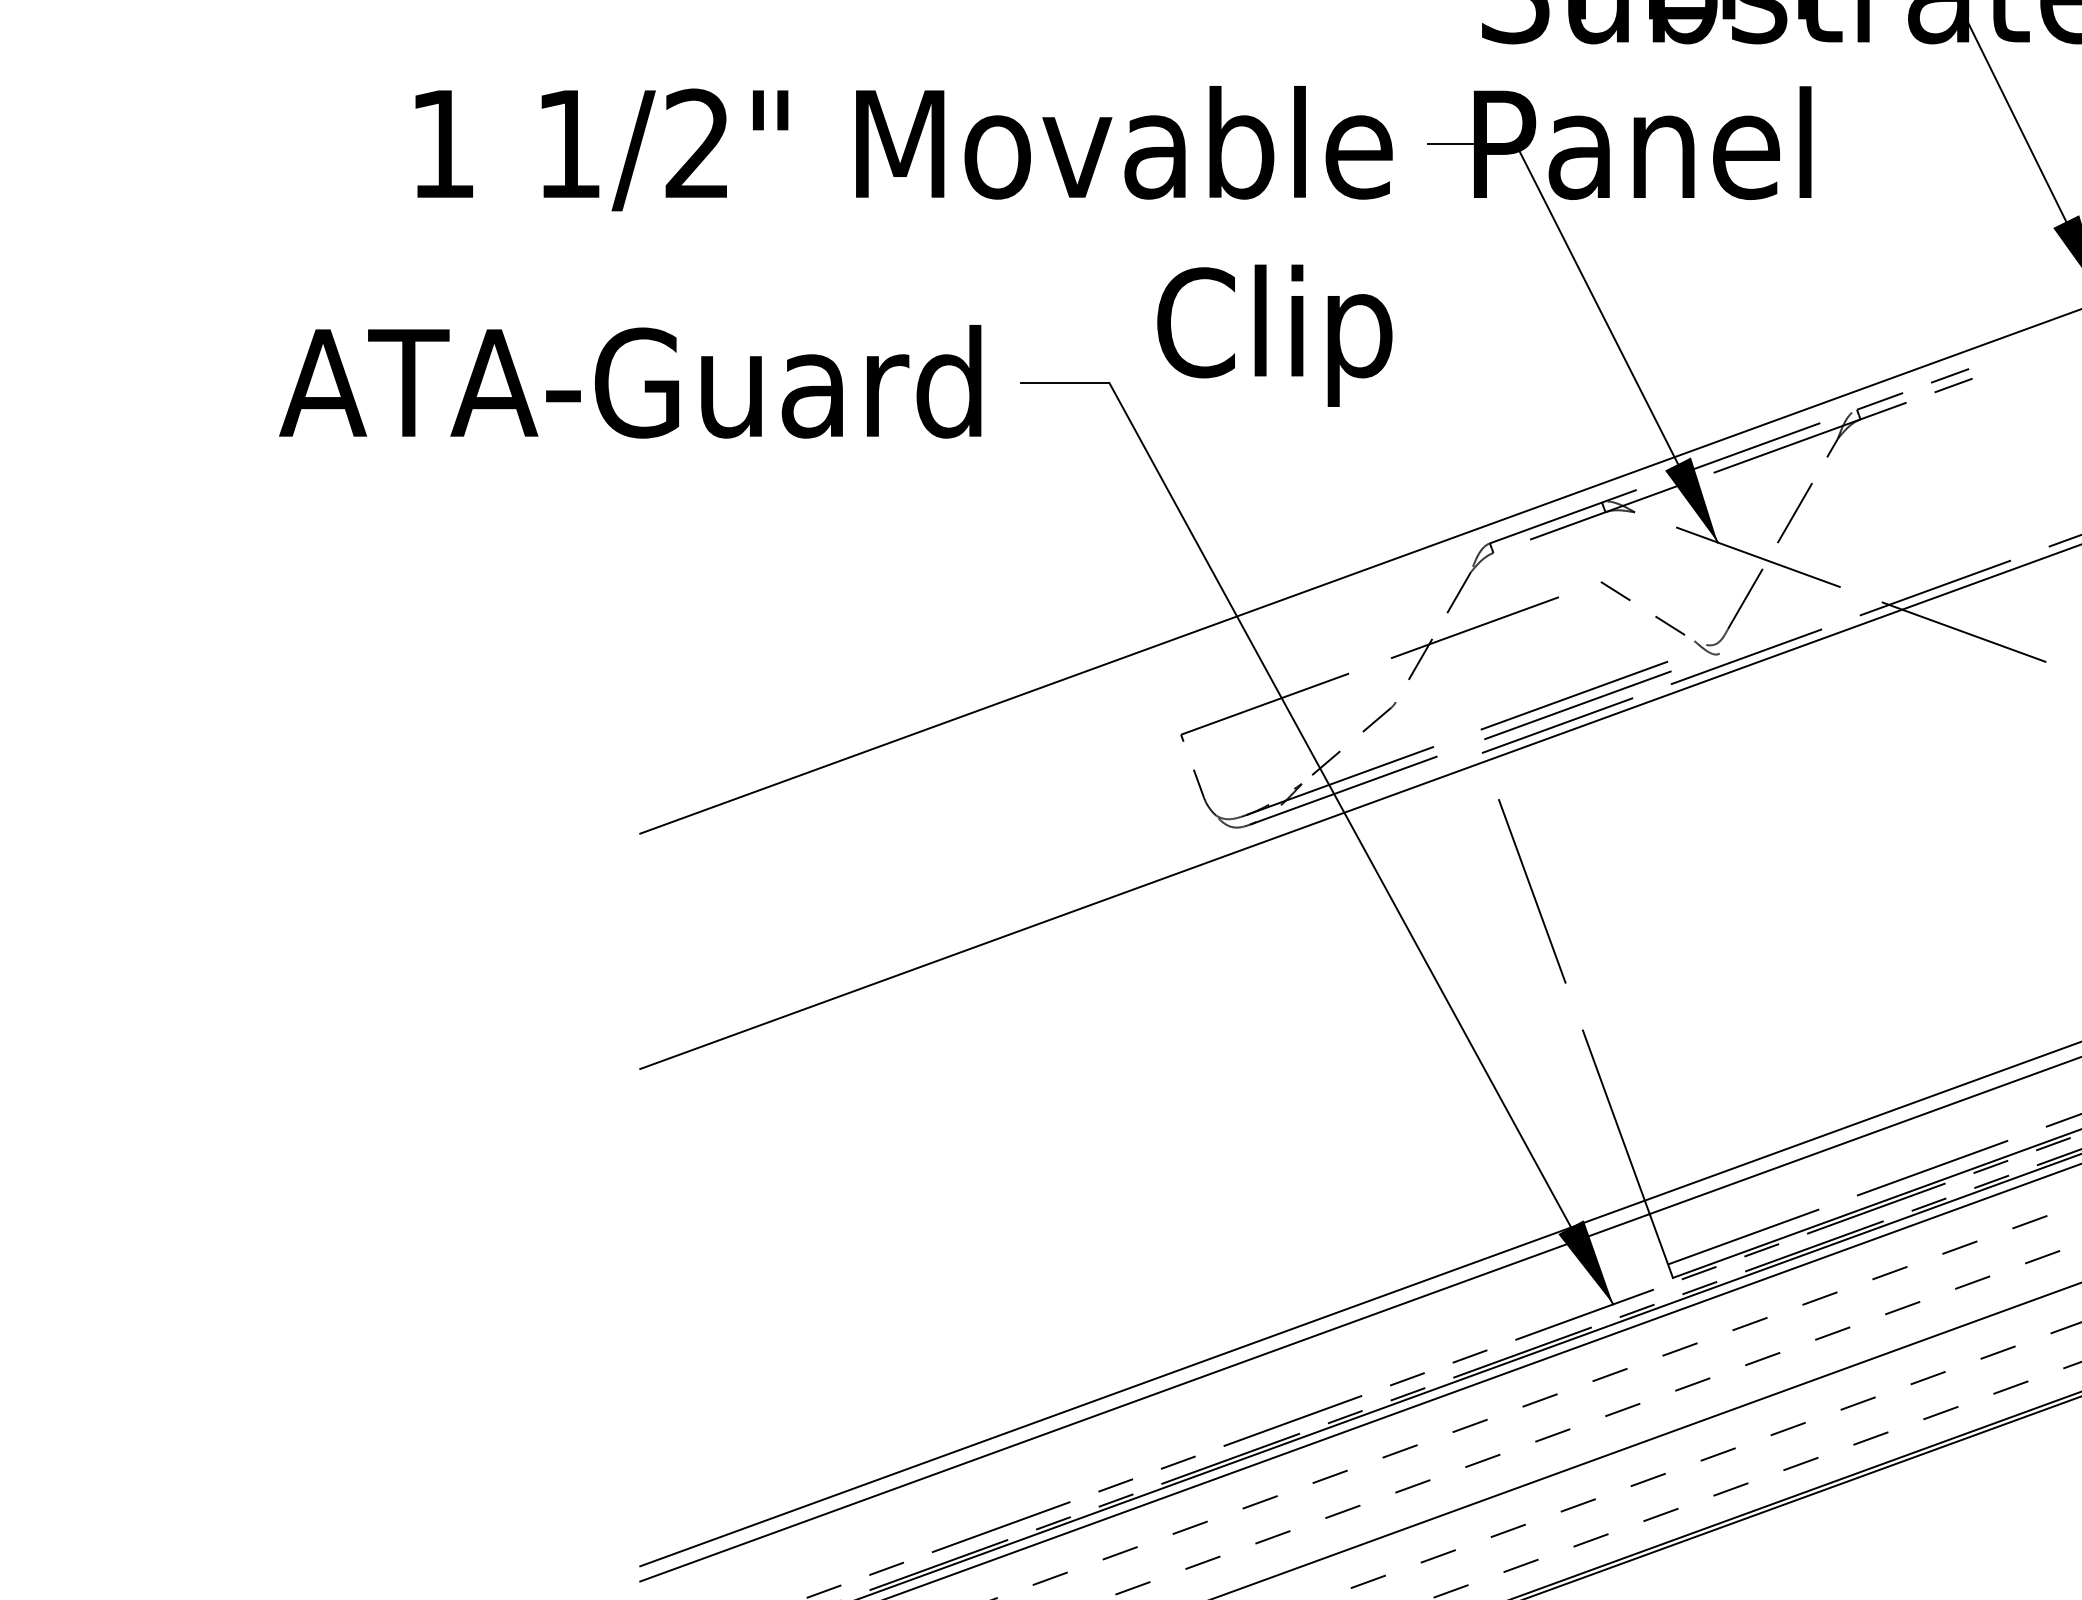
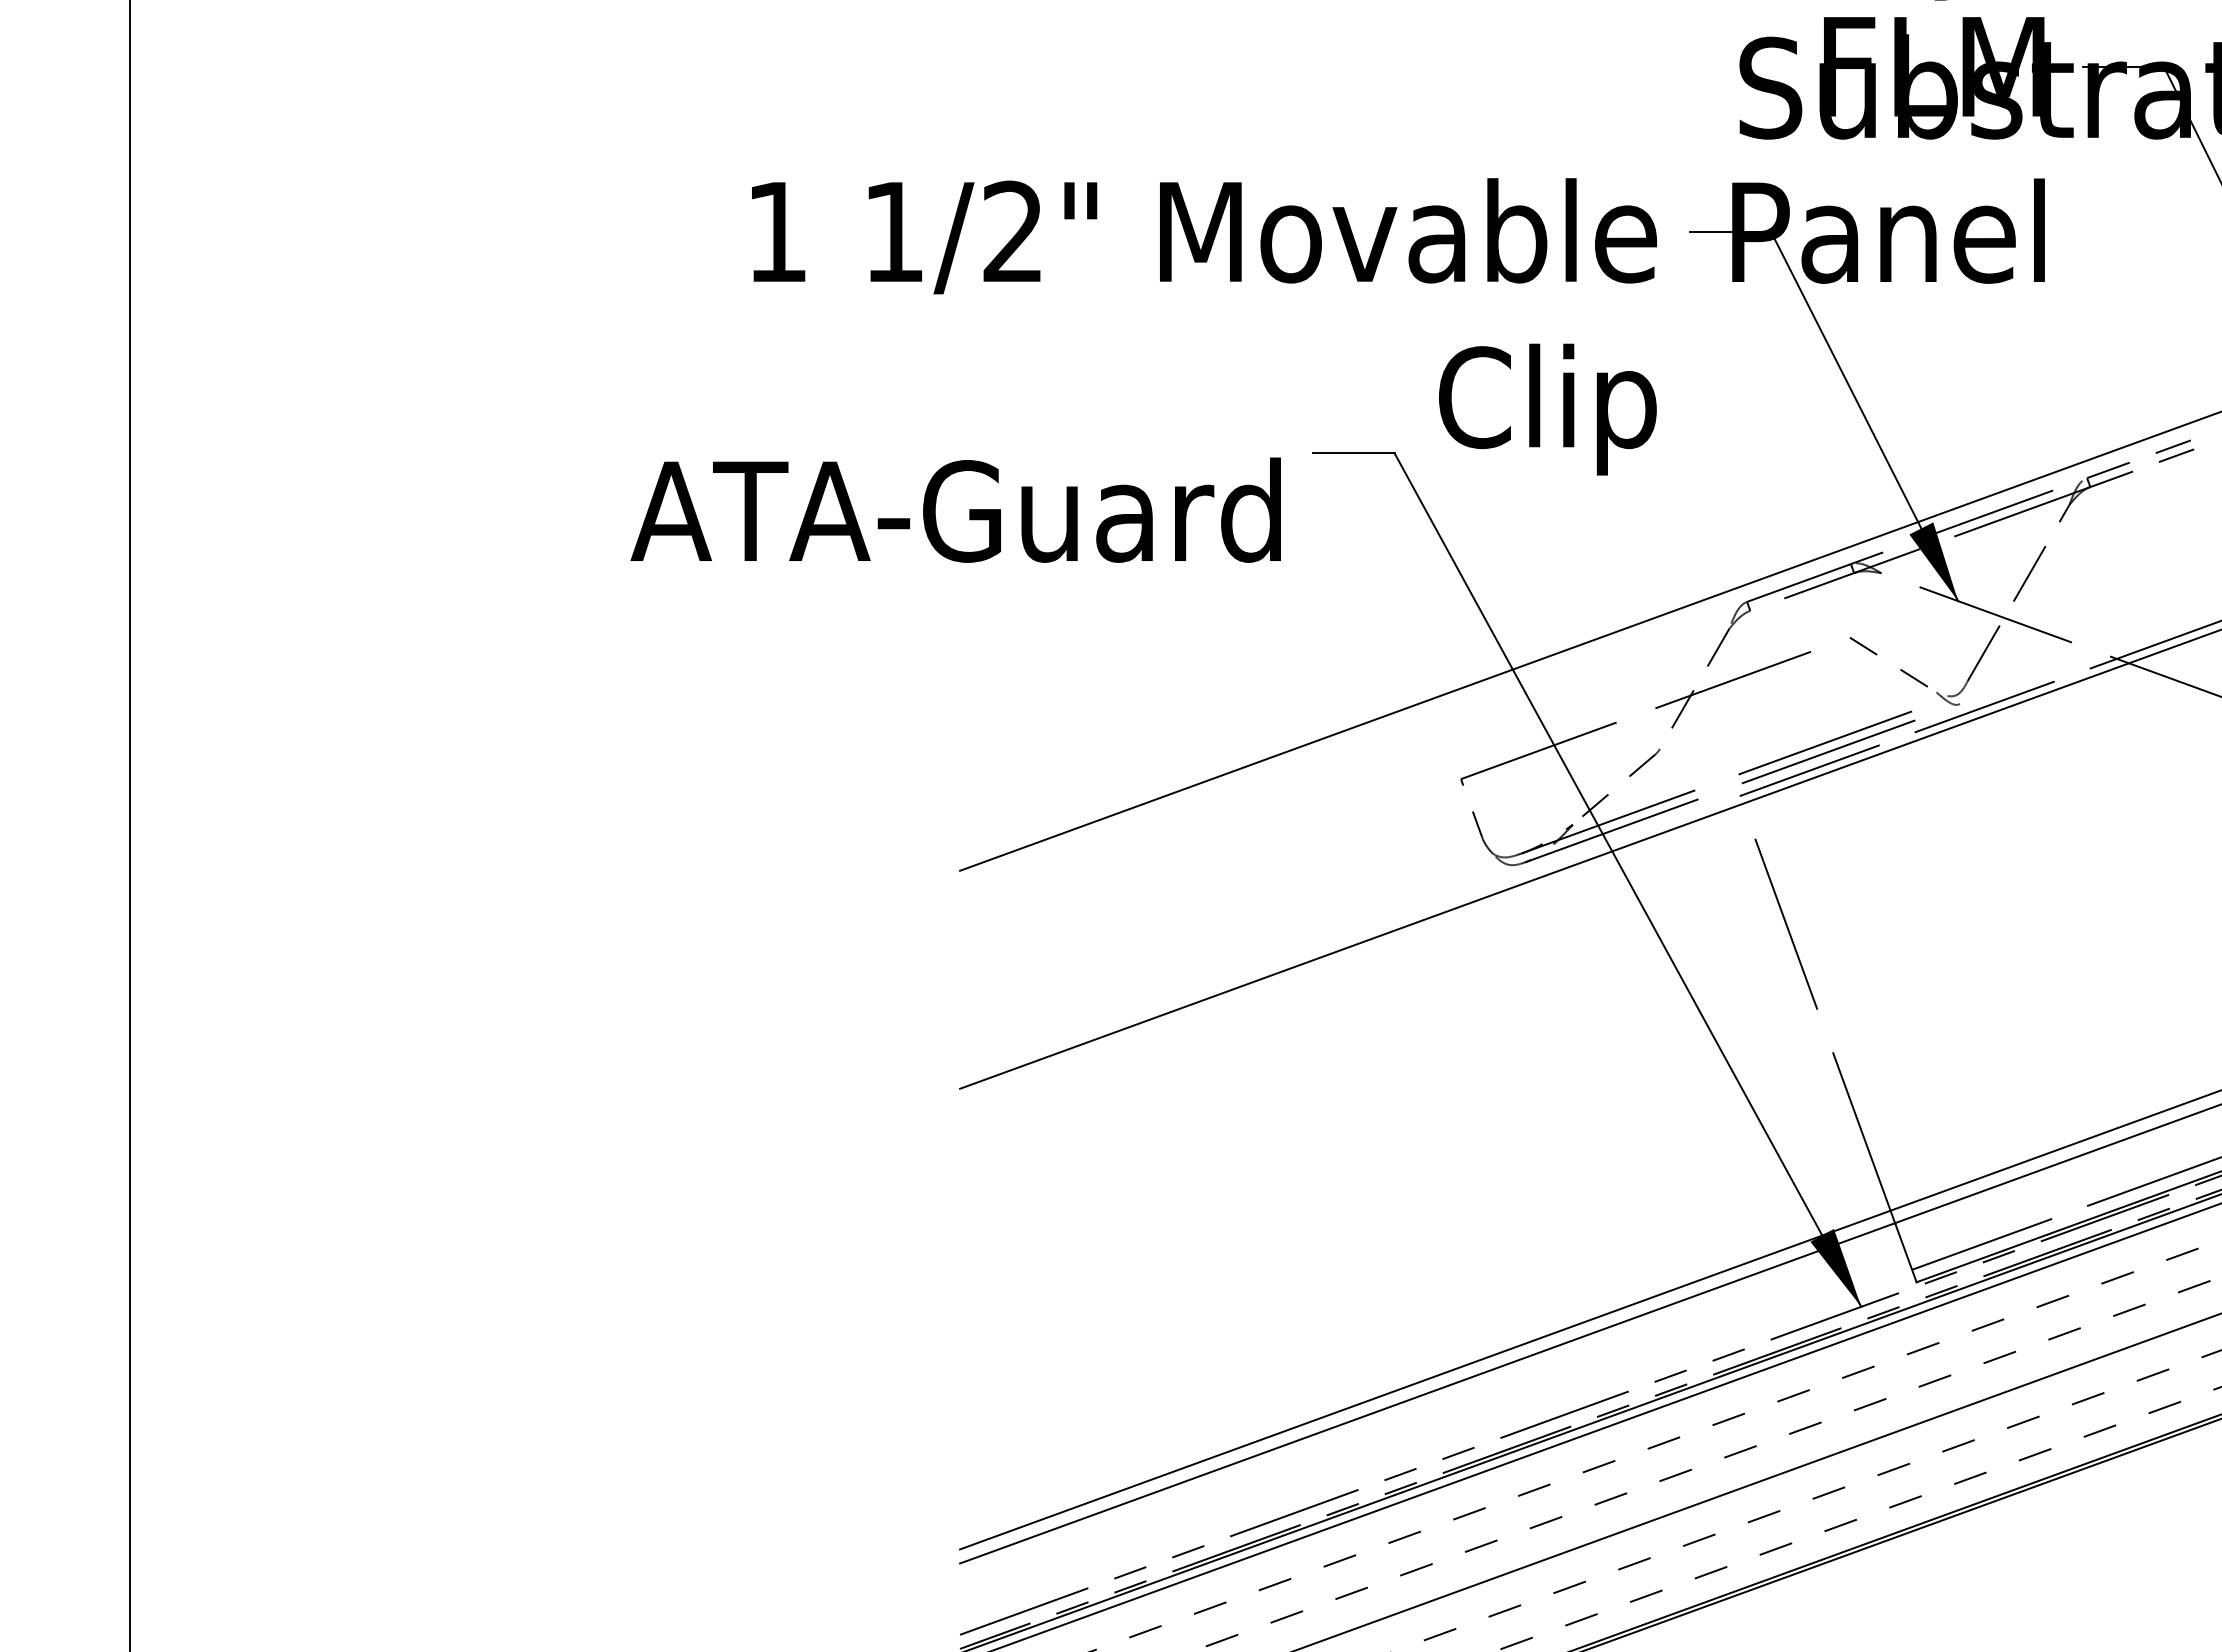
text: (629, 380) -> (955, 509), moved

